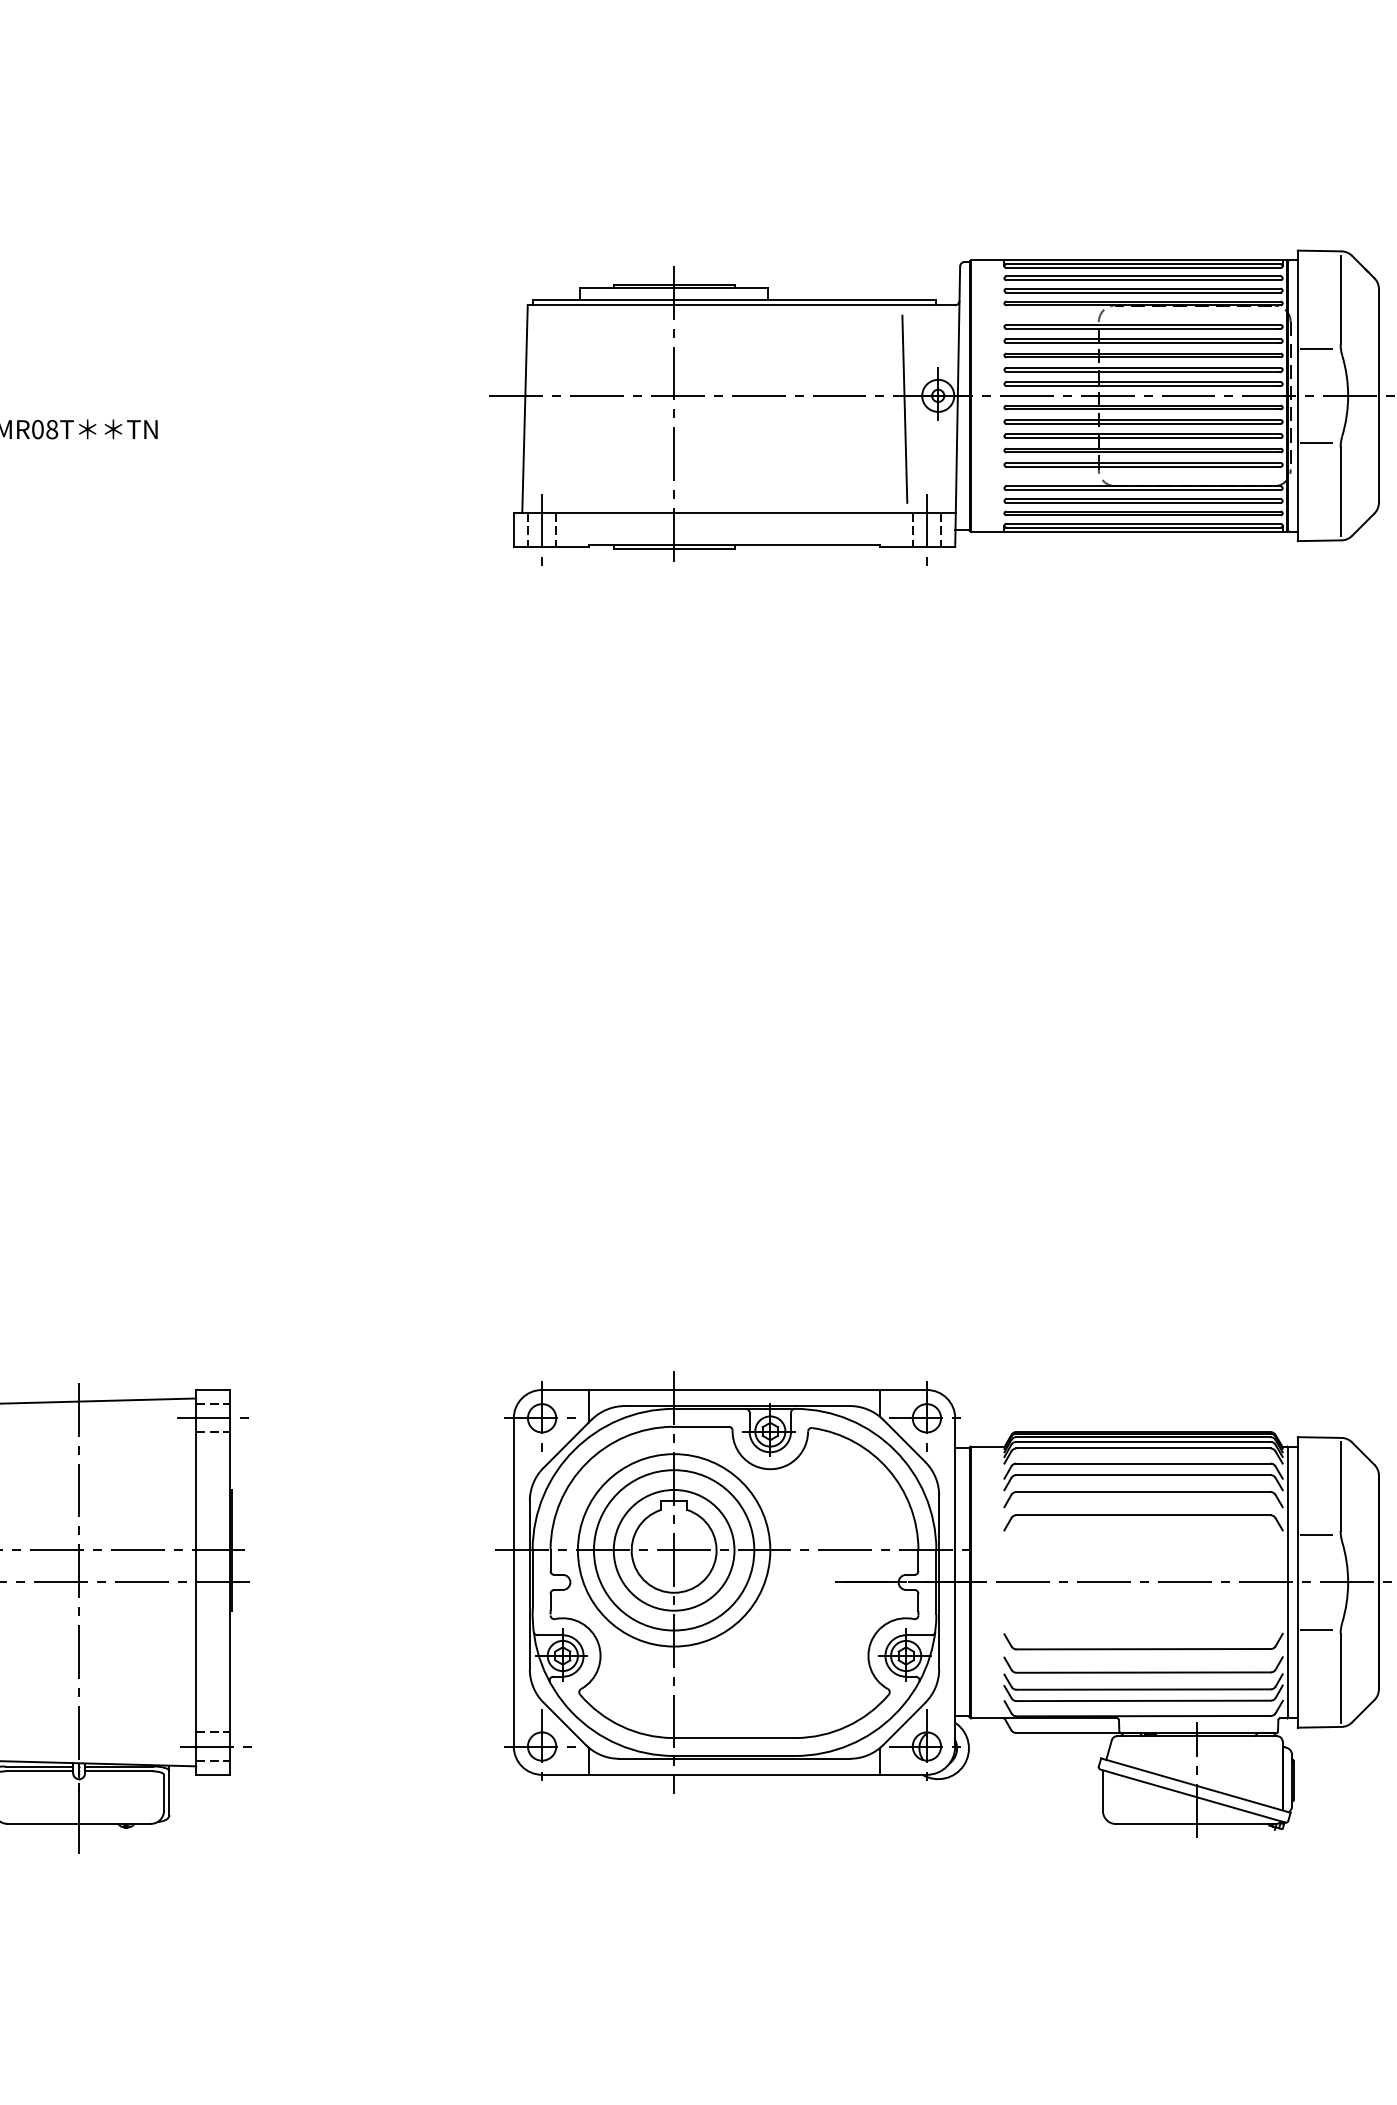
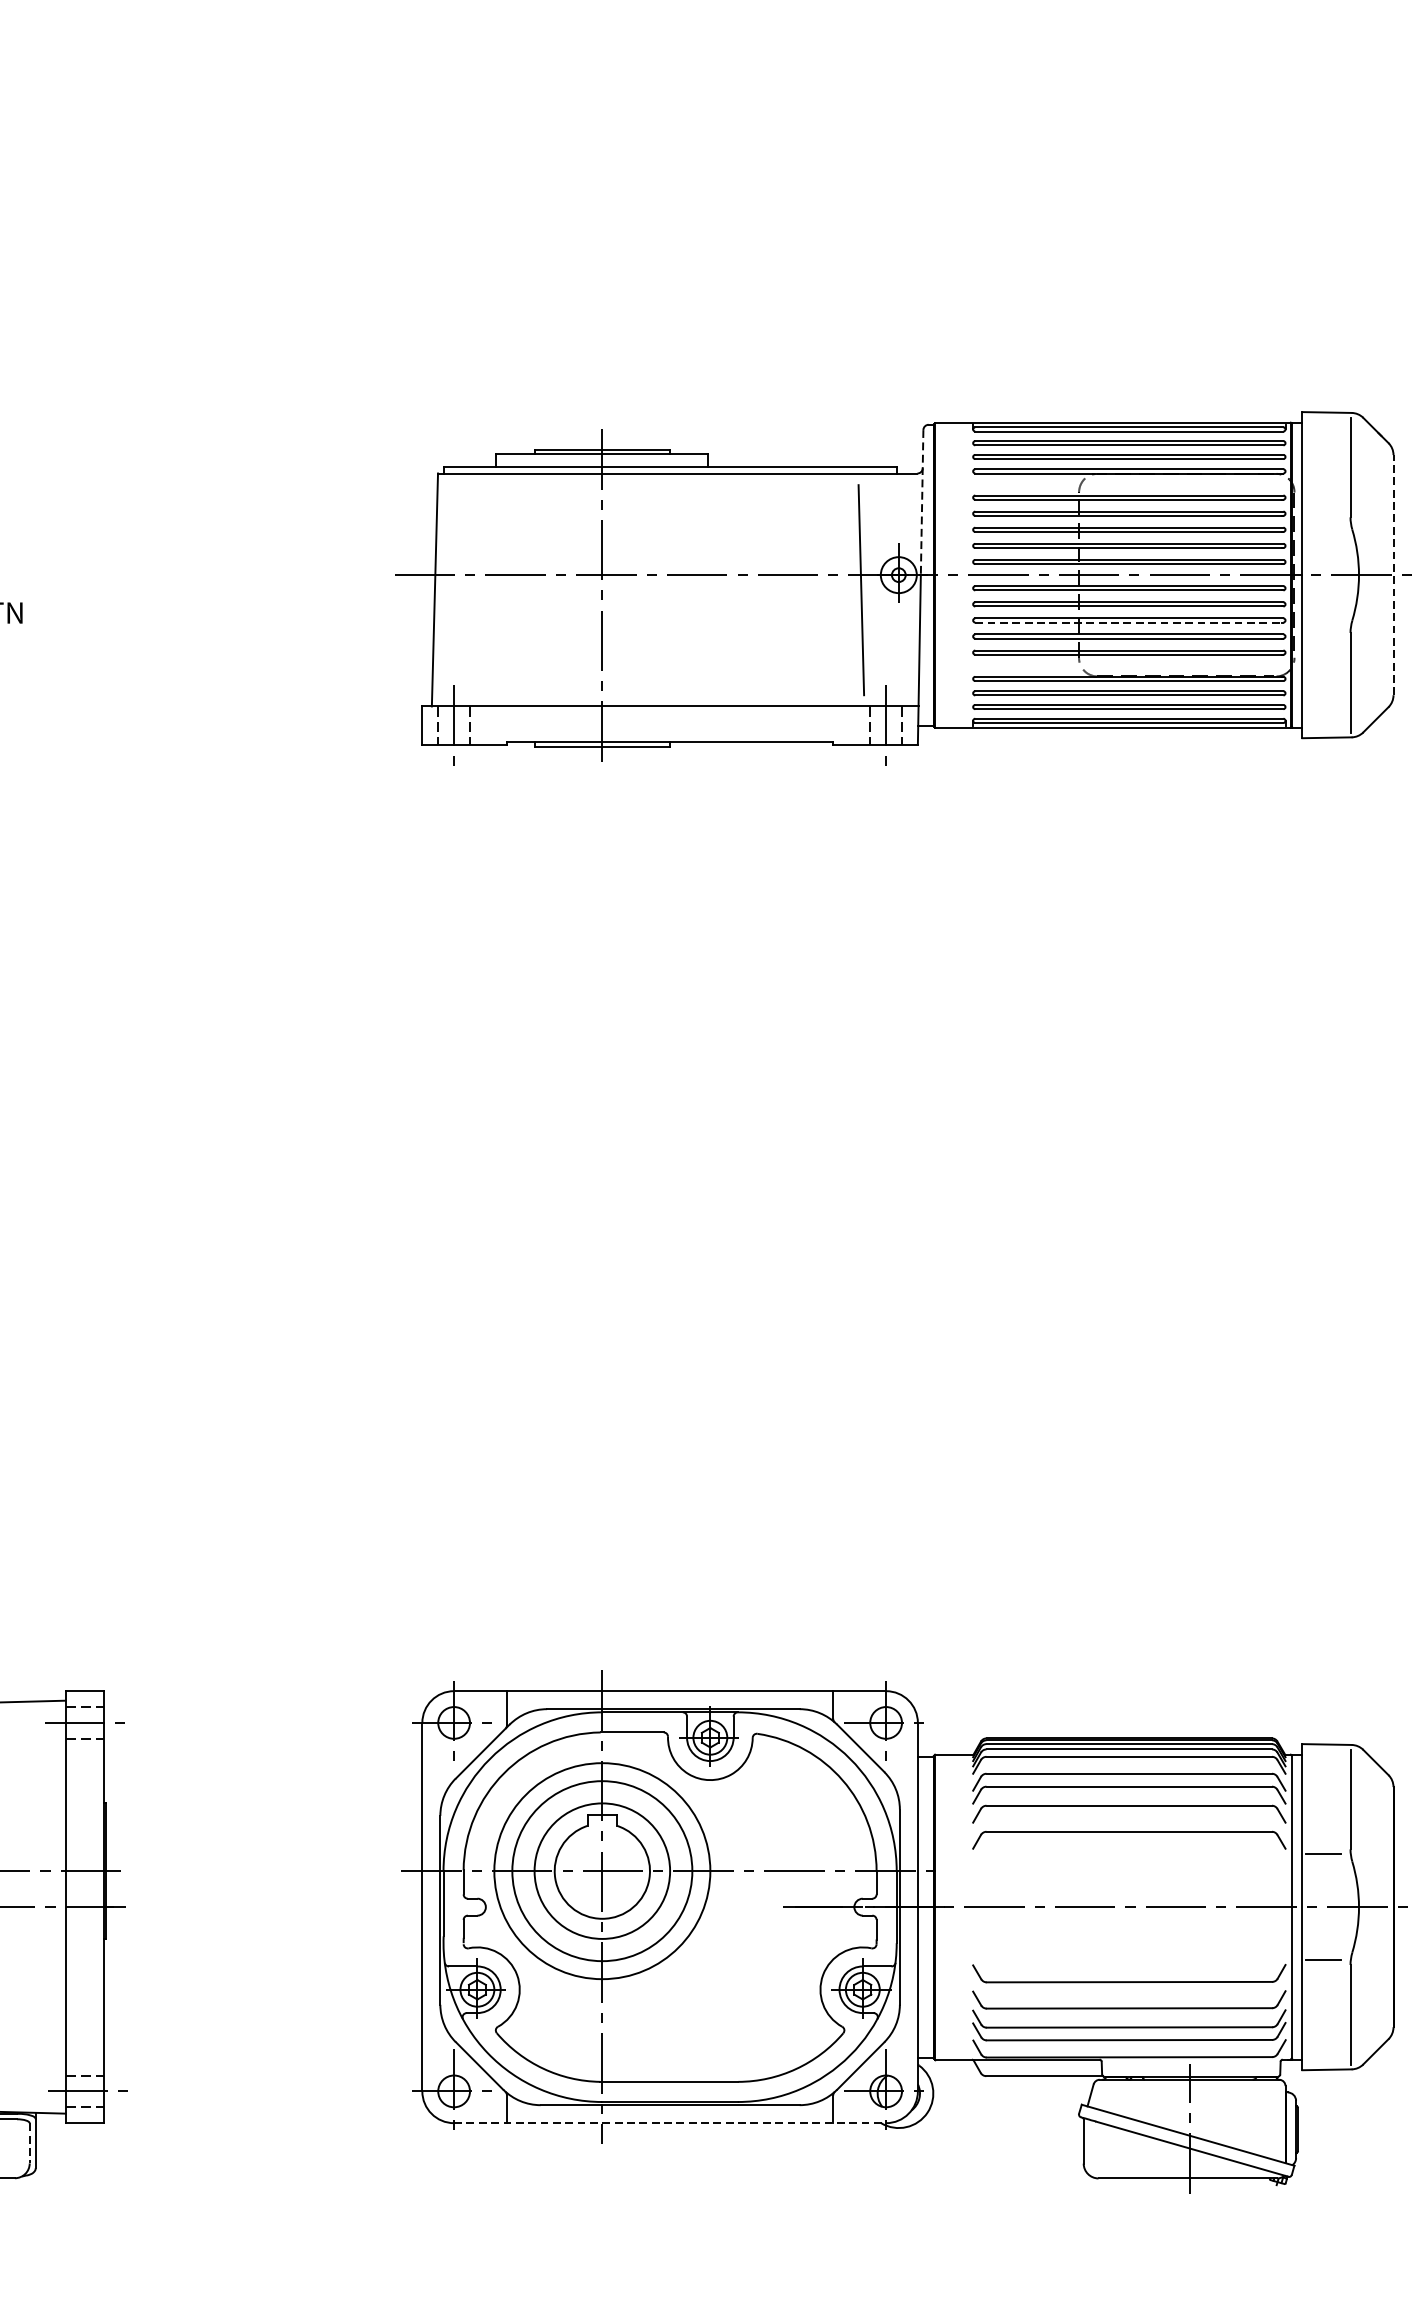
line: (958, 331) -> (921, 502), solid -> dashed
line: (1316, 348) -> (1323, 521), removed
line: (1378, 395) -> (1393, 574), solid -> dashed
line: (1144, 438) -> (1130, 623), solid -> dashed
line: (1316, 443) -> (1323, 628), removed
line: (735, 1774) -> (671, 2122), solid -> dashed
line: (164, 1792) -> (30, 2143), solid -> dashed

